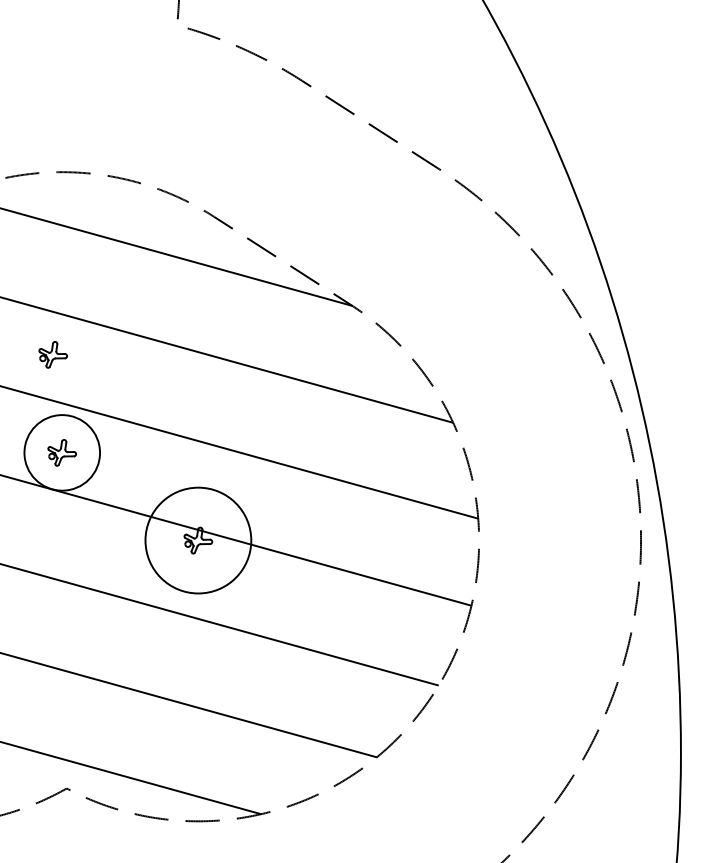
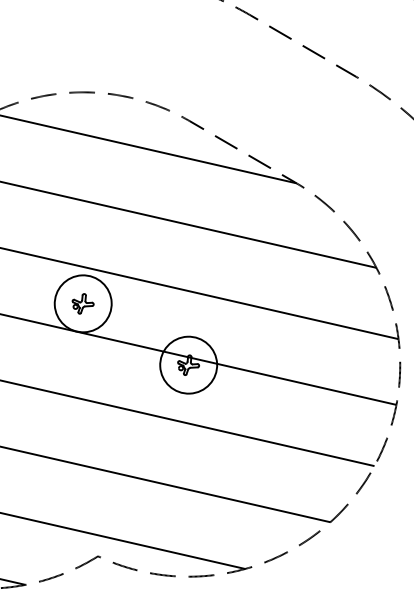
part: (52, 354) -> (72, 230), removed
circle: (198, 540) -> (188, 365), size x0.71

